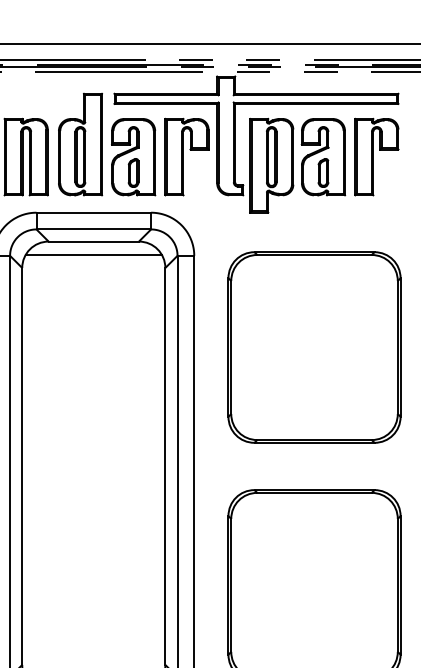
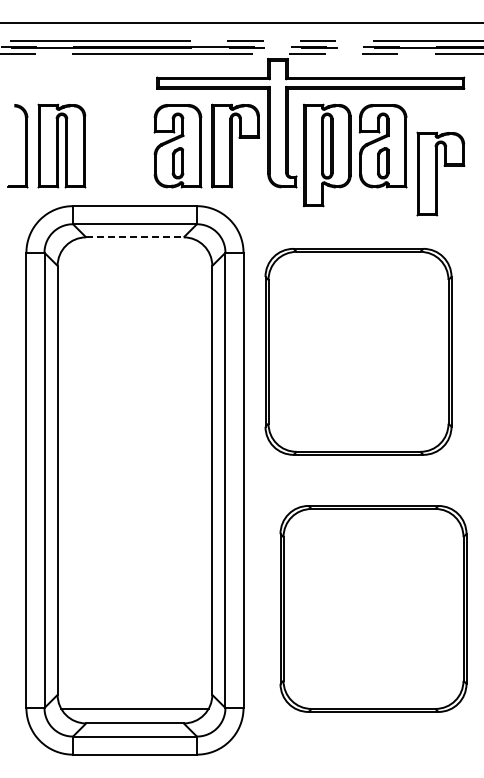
part: (80, 144) -> (120, 132), removed
part: (376, 156) -> (440, 173), moved
line: (93, 241) -> (134, 237), solid -> dashed
line: (93, 254) -> (134, 251), removed
part: (314, 347) -> (358, 351), moved

